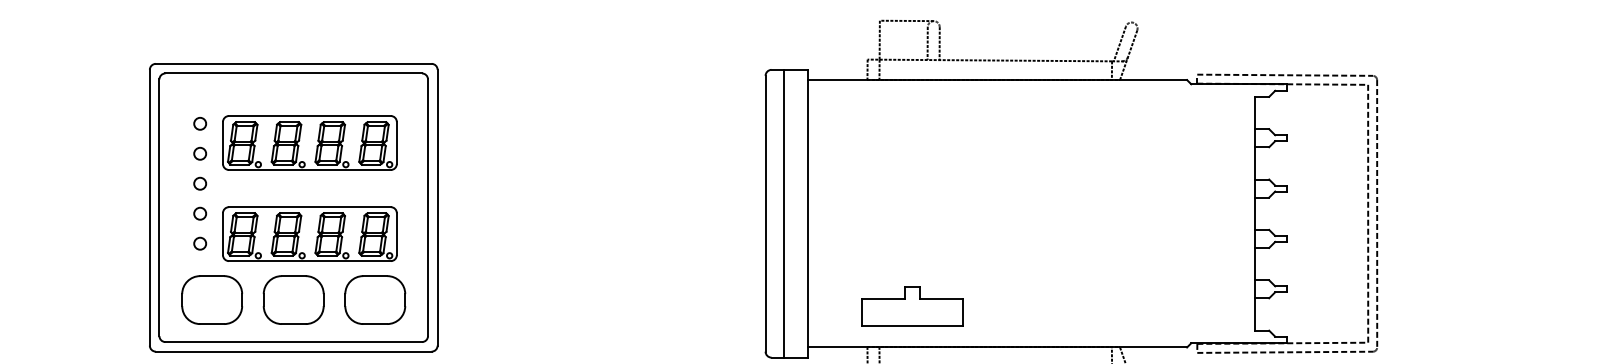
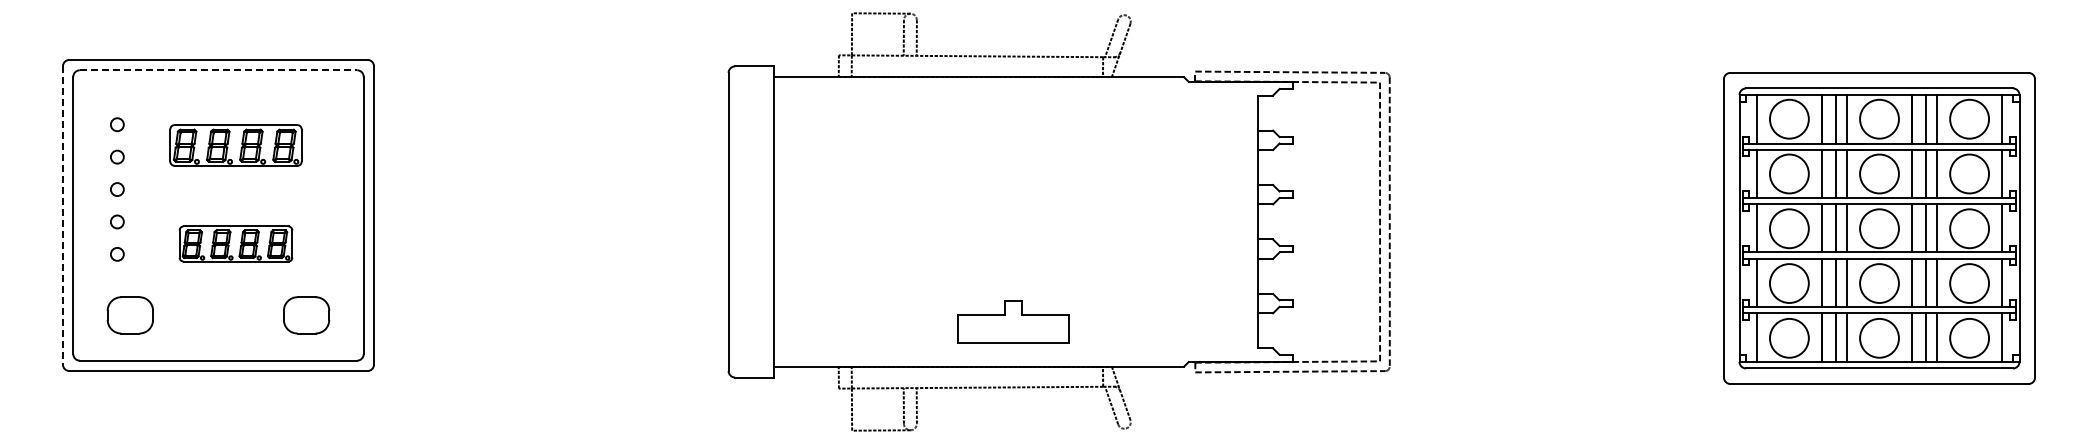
line: (293, 73) -> (218, 70), solid -> dashed
part: (309, 143) -> (235, 145), size x0.7
line: (149, 207) -> (62, 215), solid -> dashed
line: (783, 213) -> (748, 221), removed
part: (309, 233) -> (235, 243), size x0.6
part: (212, 300) -> (130, 315), size x0.7
part: (293, 300) -> (218, 315), removed
part: (375, 300) -> (306, 315), size x0.7
part: (912, 305) -> (1013, 321), moved

